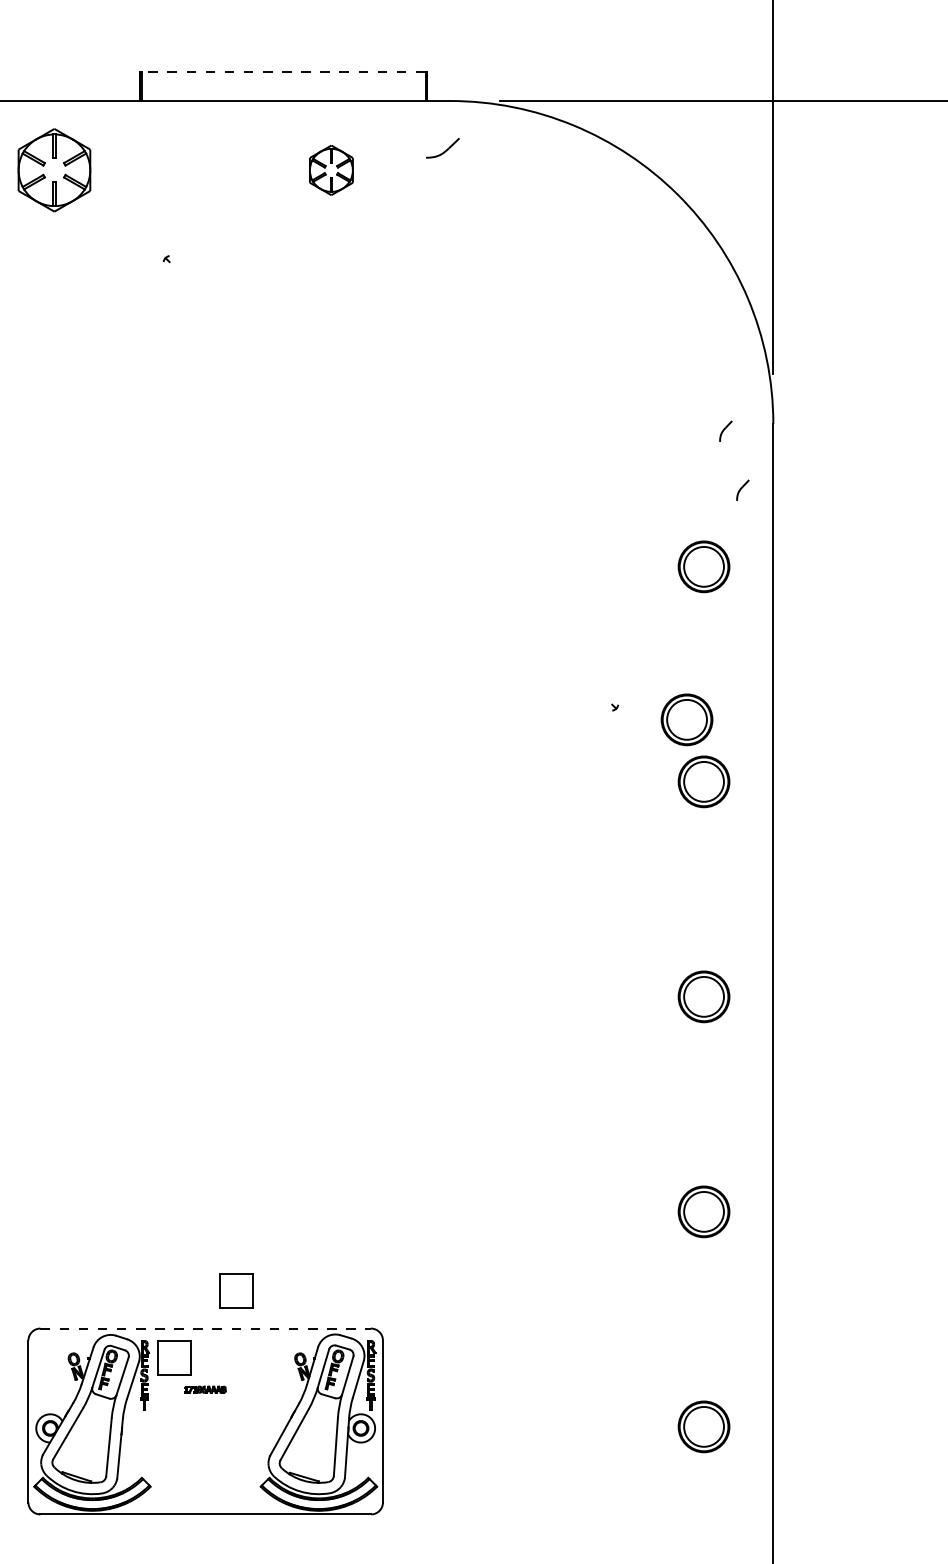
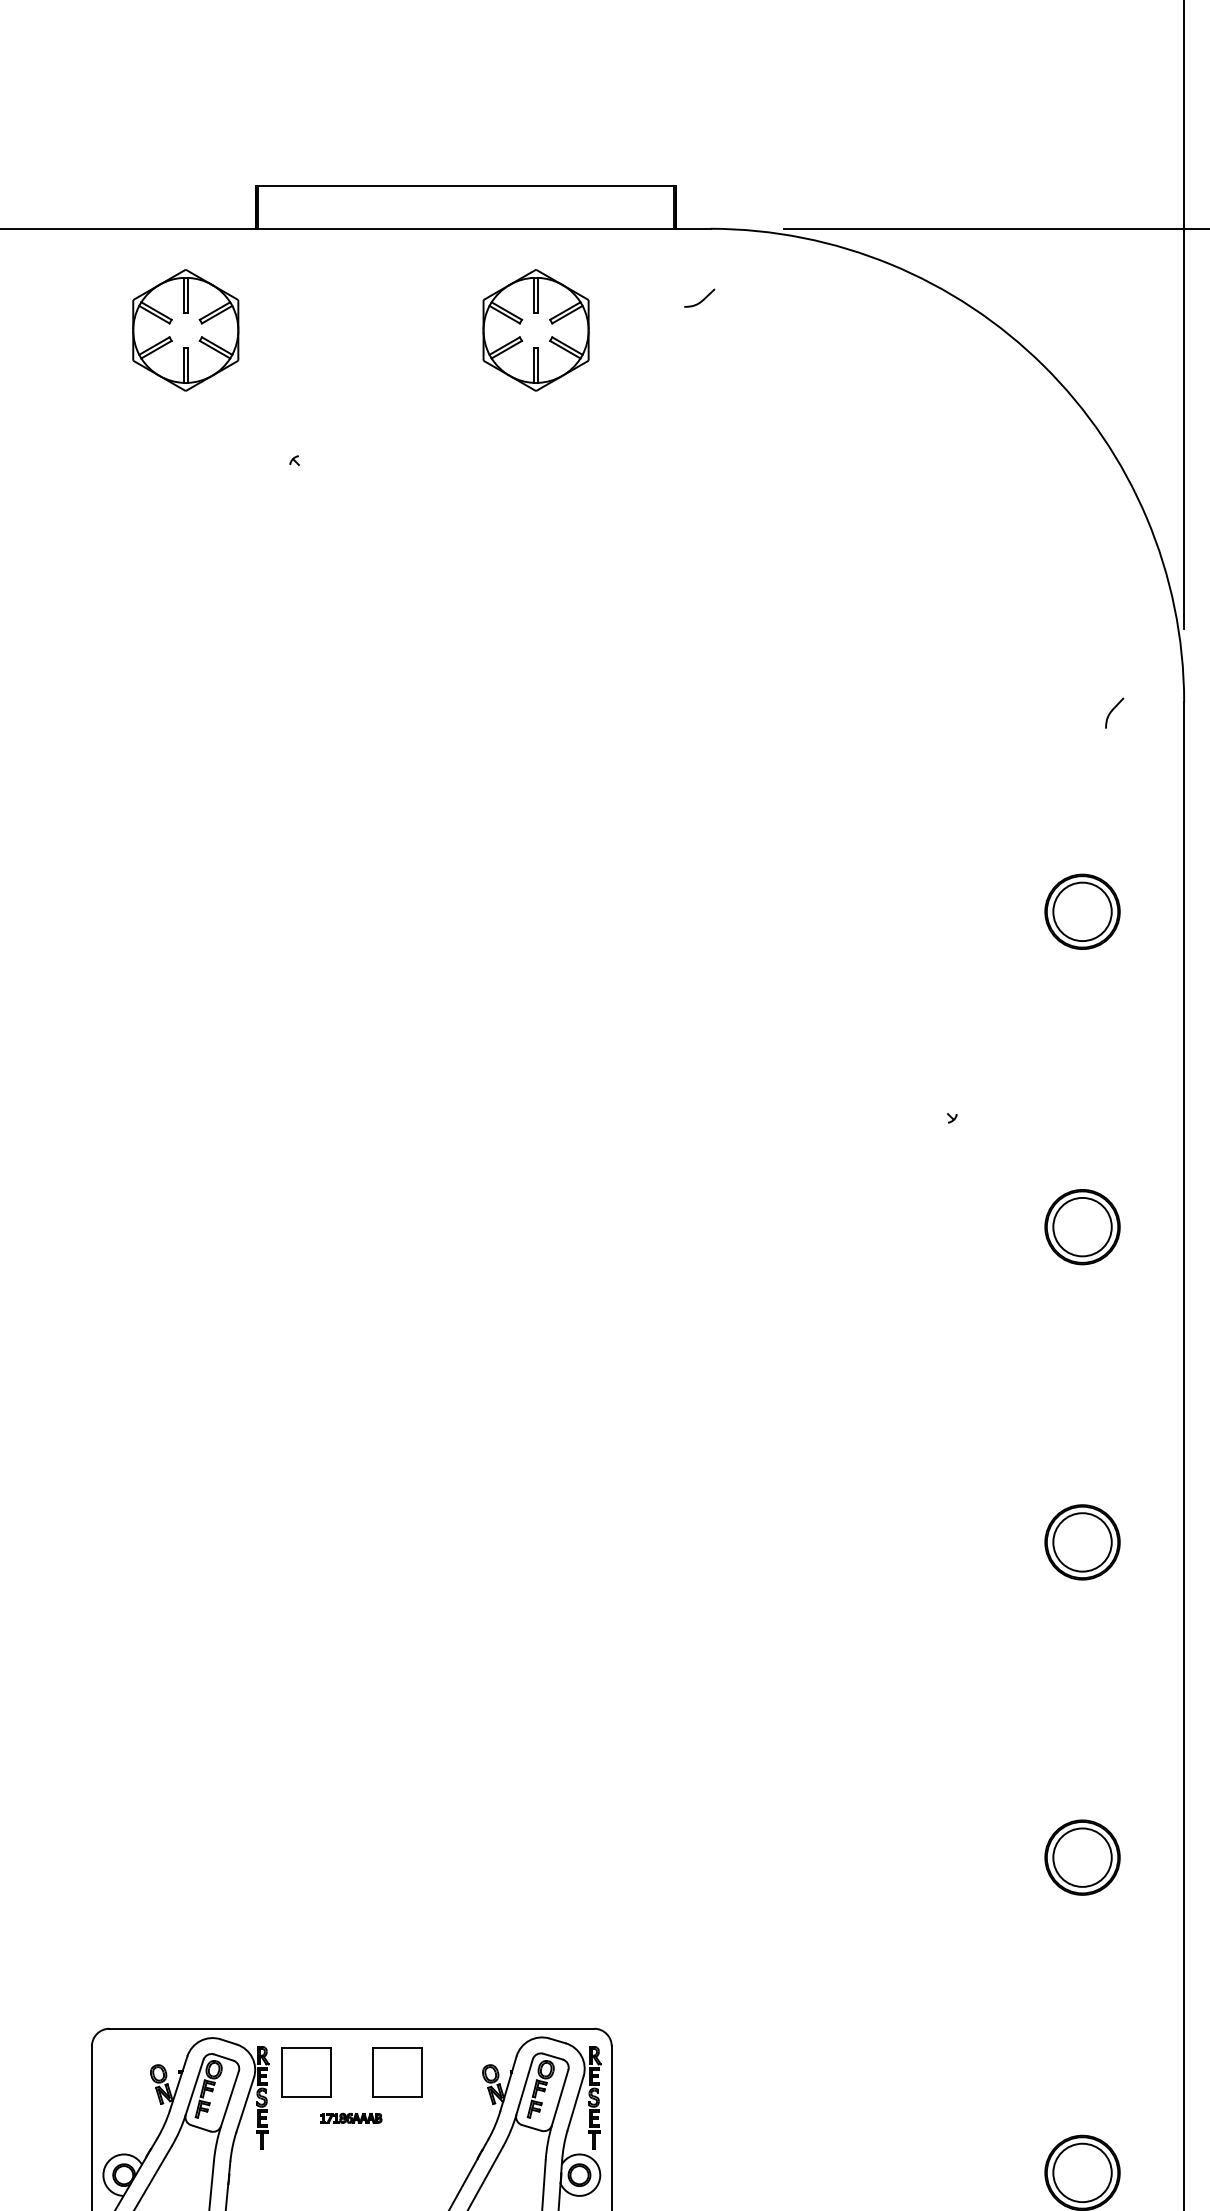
line: (283, 71) -> (465, 185), dashed -> solid
part: (442, 148) -> (699, 298), size x0.62
part: (54, 170) -> (185, 330), moved
part: (331, 170) -> (536, 330), size x1.67
part: (742, 489) -> (1138, 798), removed
part: (686, 719) -> (1056, 1135), removed
part: (236, 1290) -> (396, 2071), moved
line: (206, 1328) -> (353, 2028), dashed -> solid

